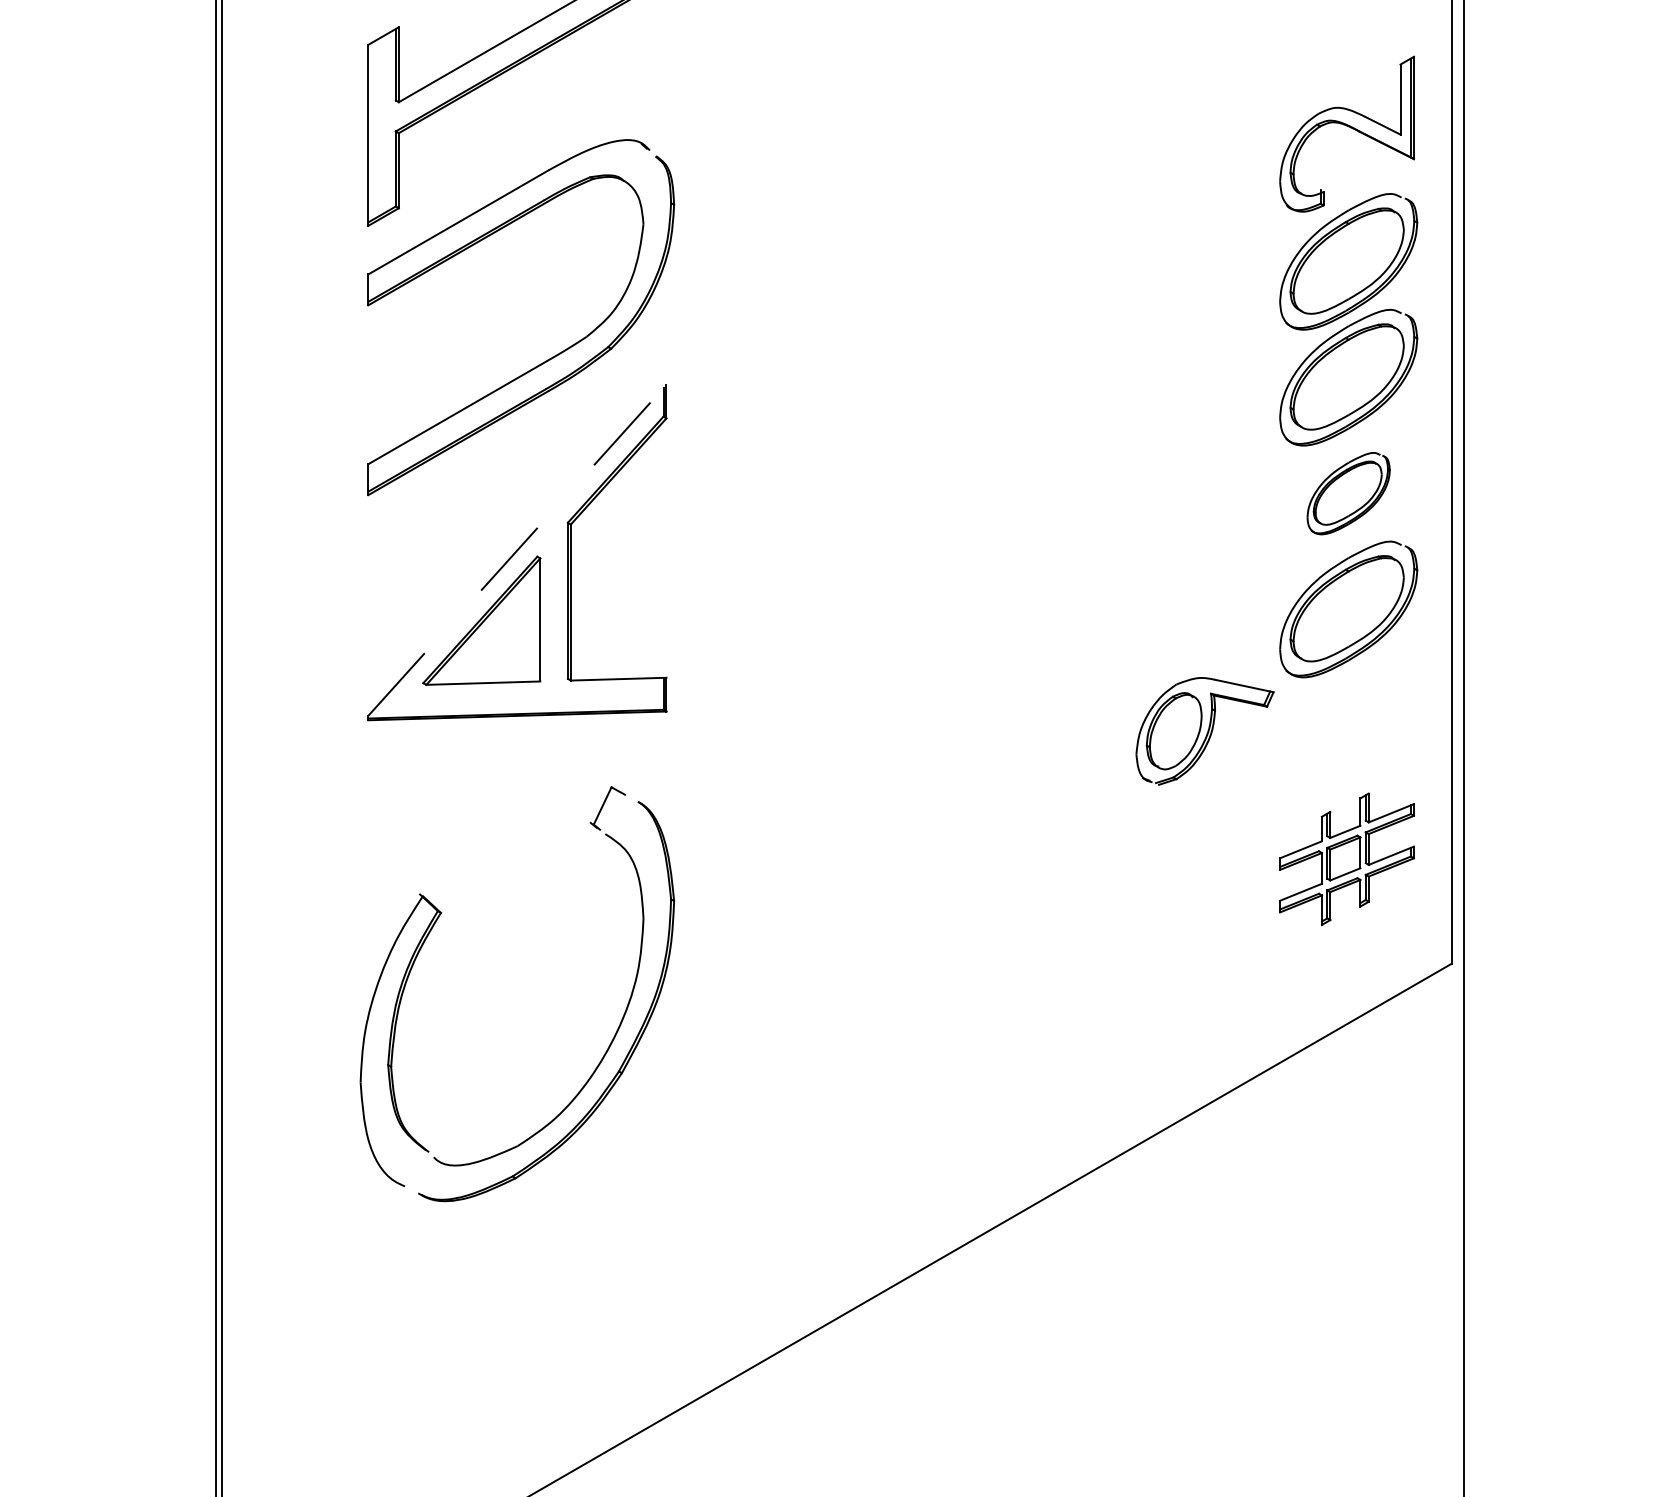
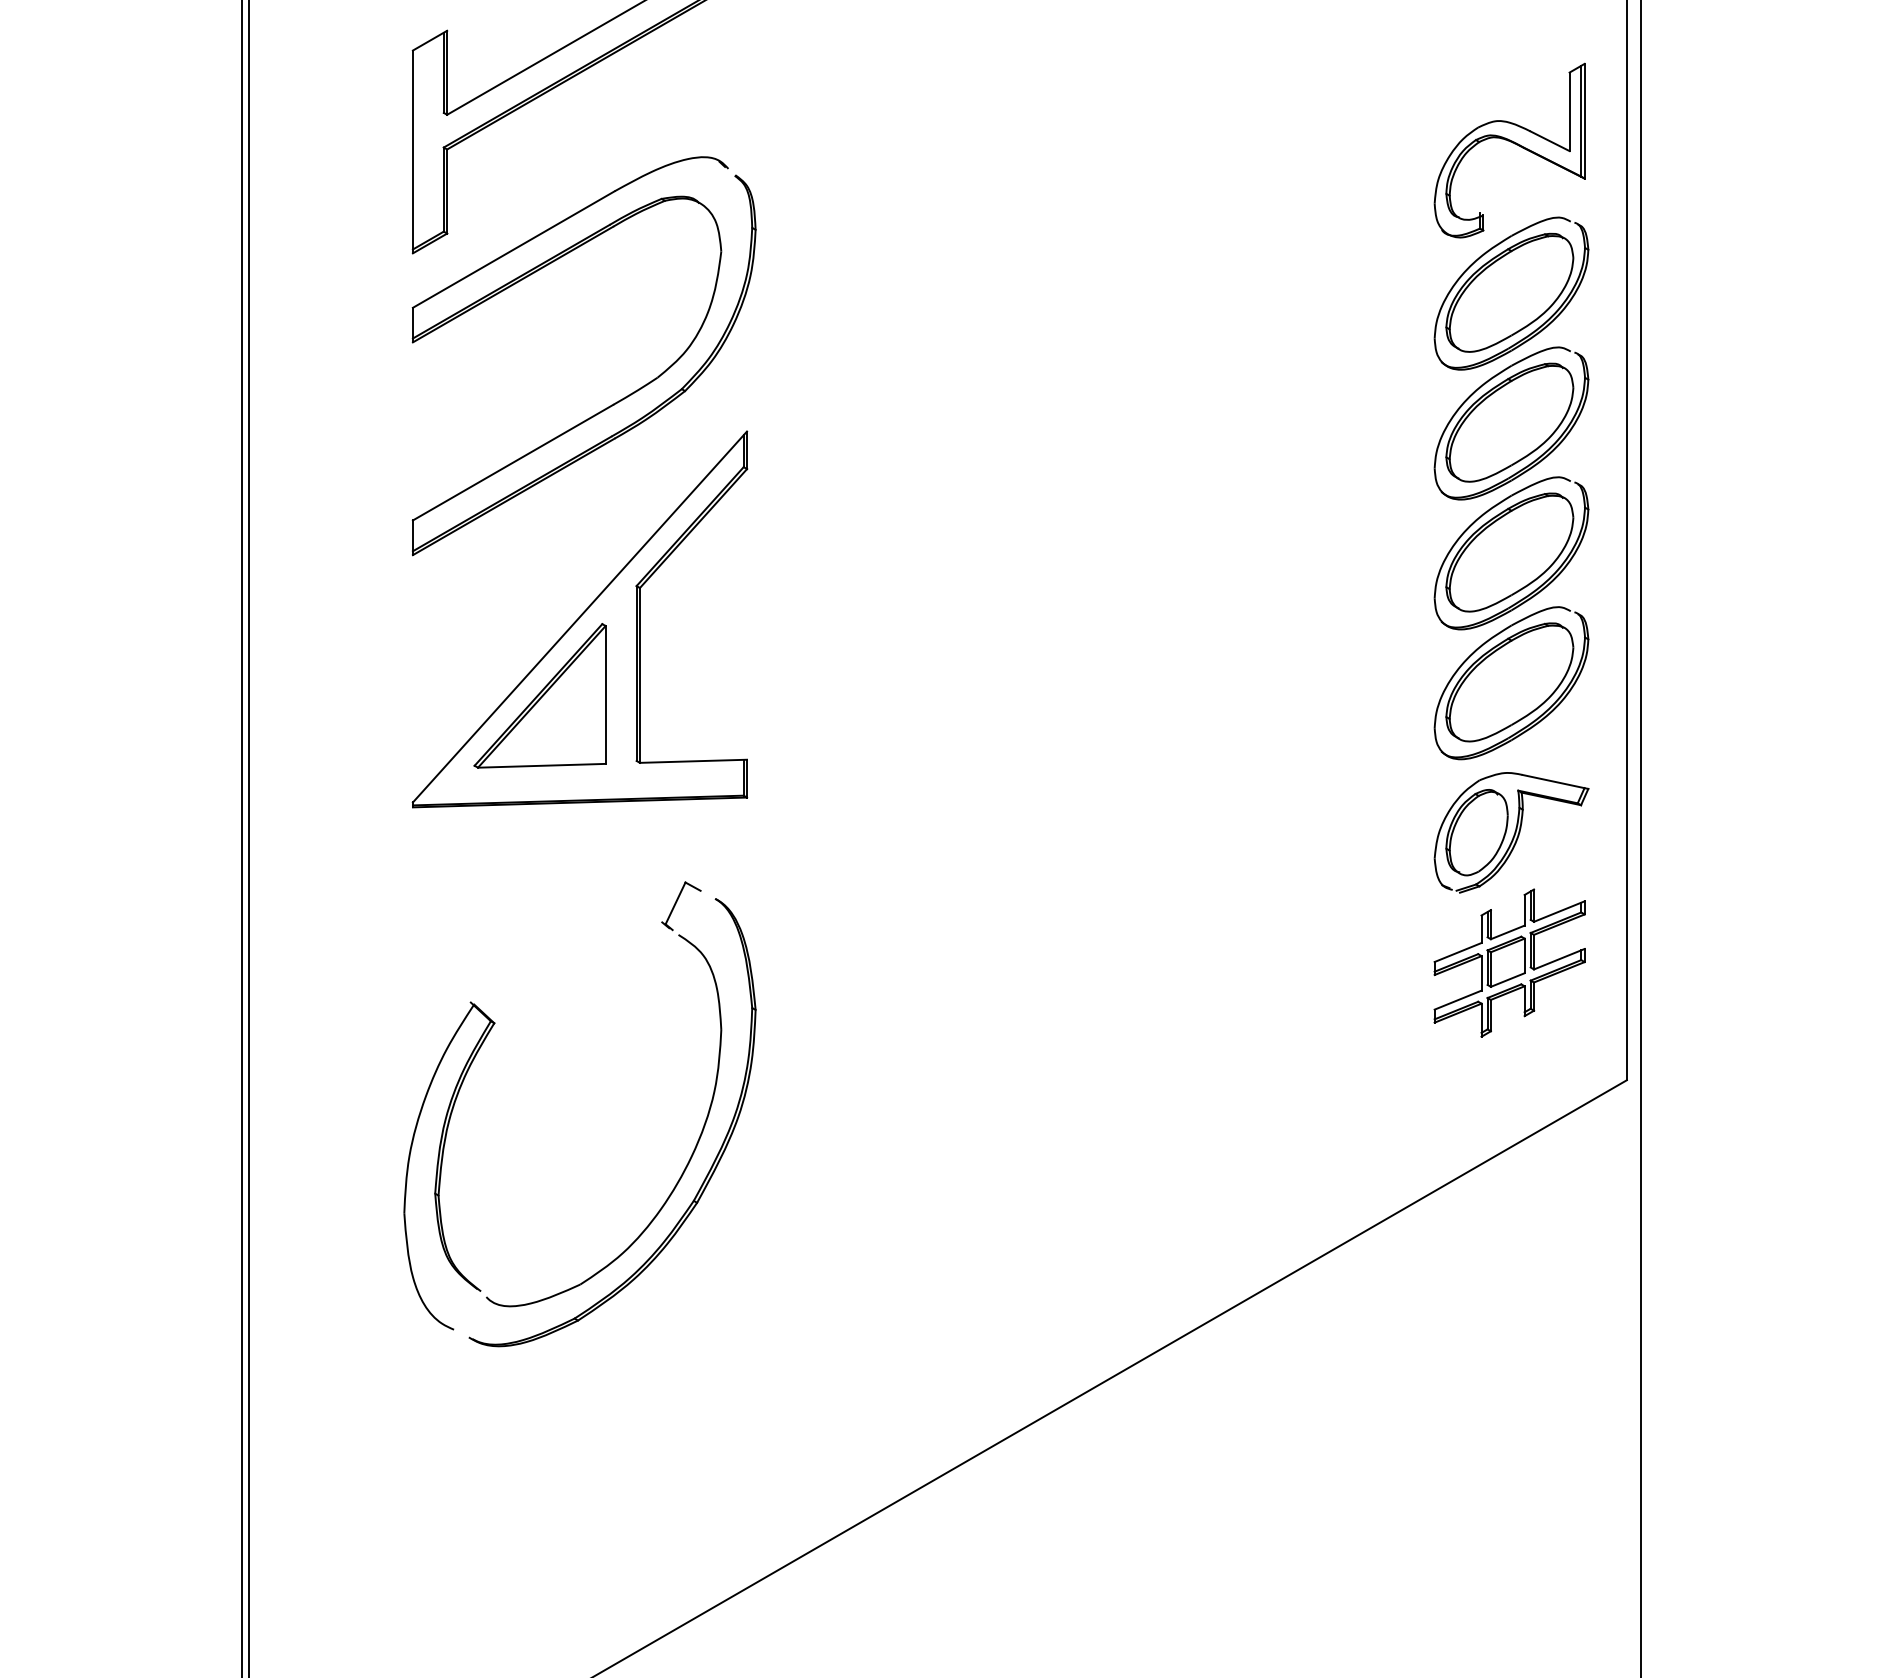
part: (1348, 493) -> (1511, 553), size x1.67
line: (516, 550) -> (579, 617), dashed -> solid
part: (1204, 731) -> (1511, 832), moved

